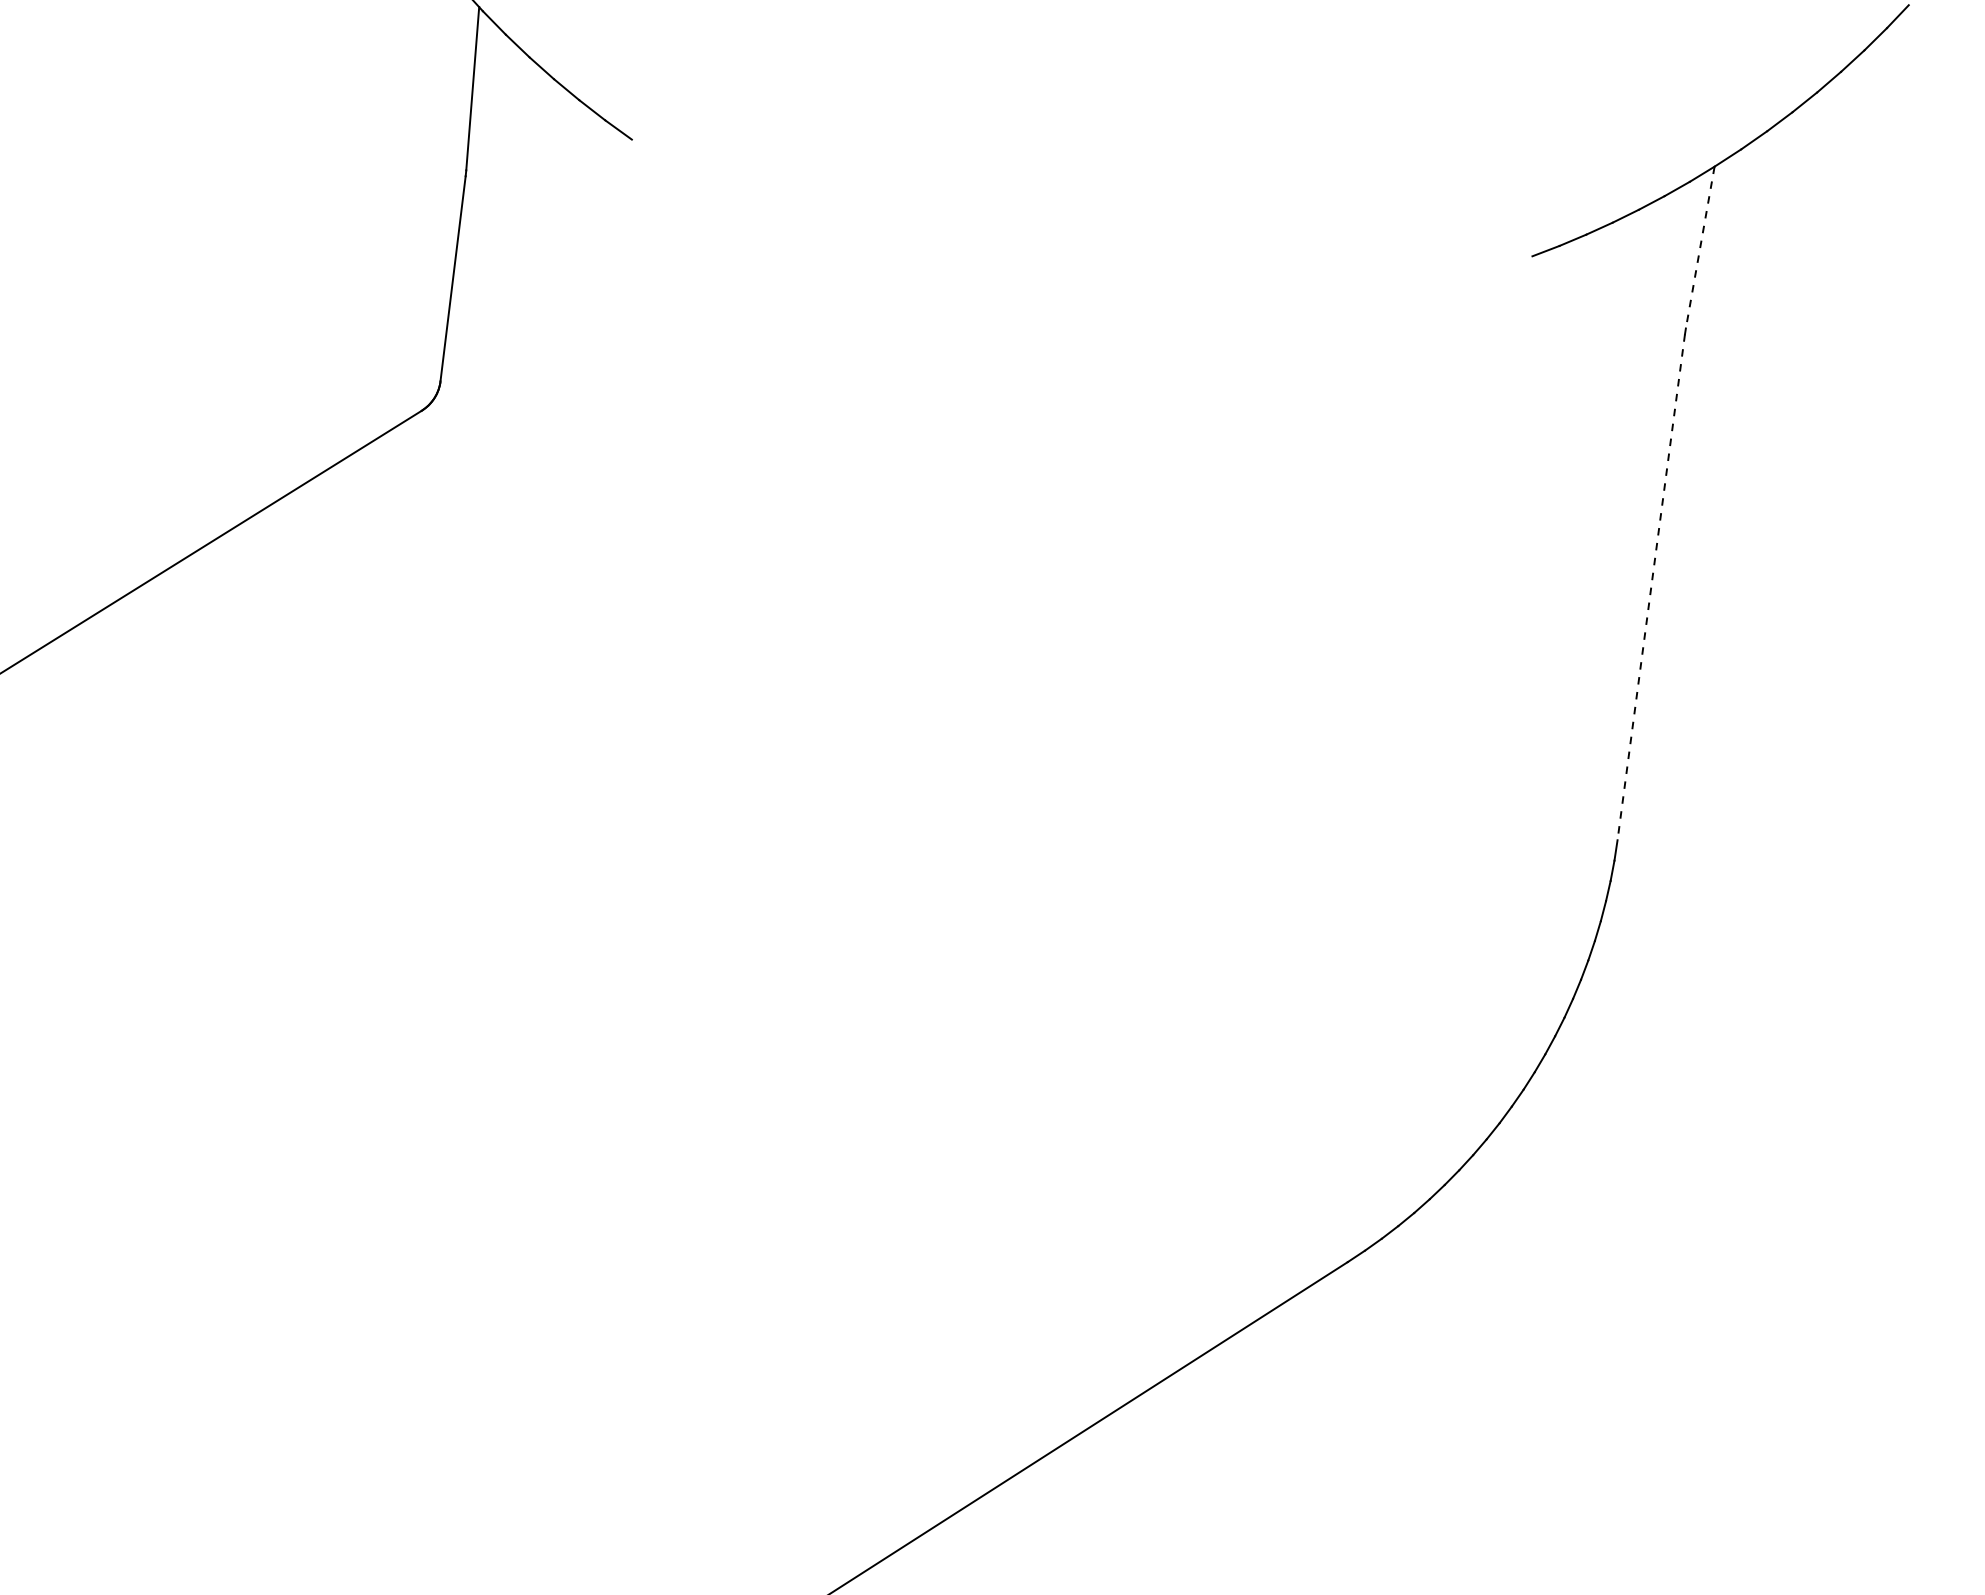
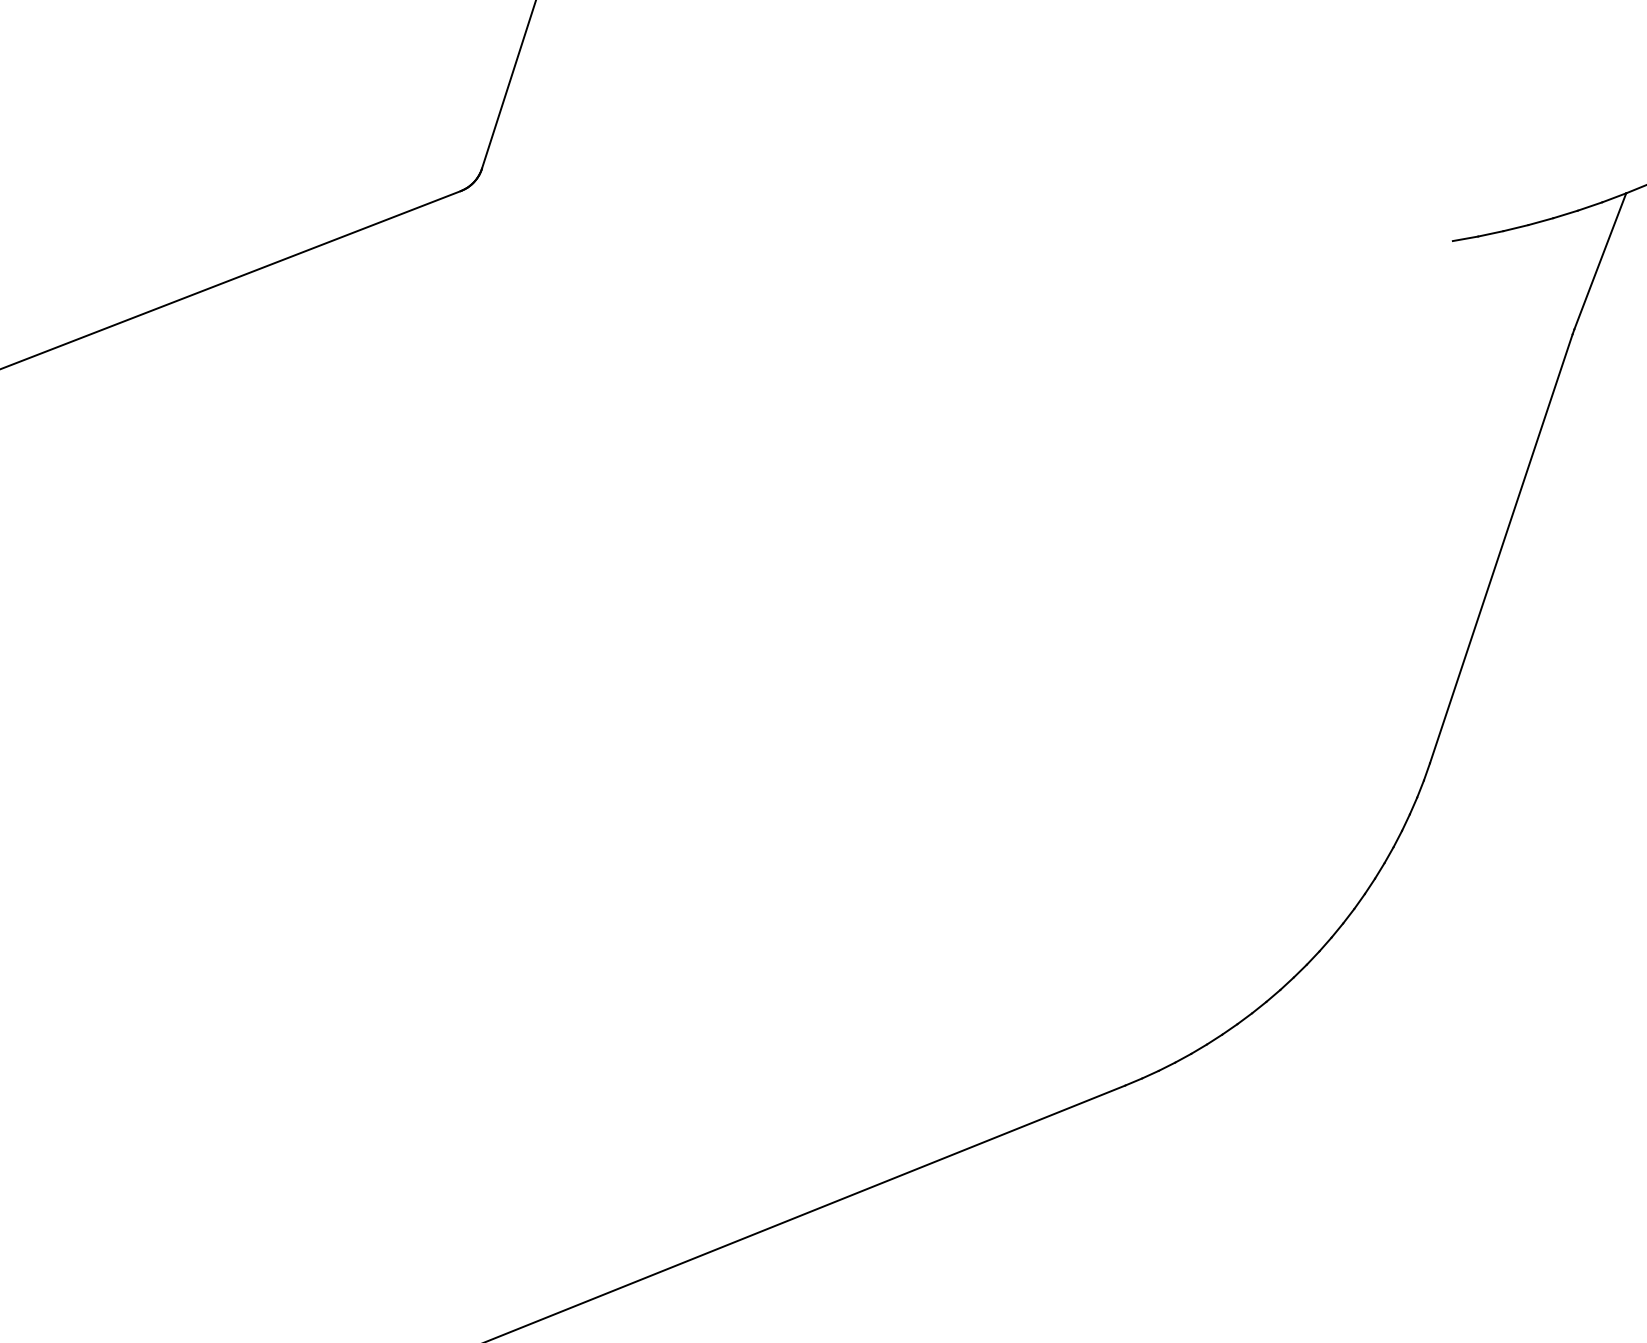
line: (1700, 248) -> (1600, 262), dashed -> solid
line: (1651, 587) -> (1501, 549), dashed -> solid

